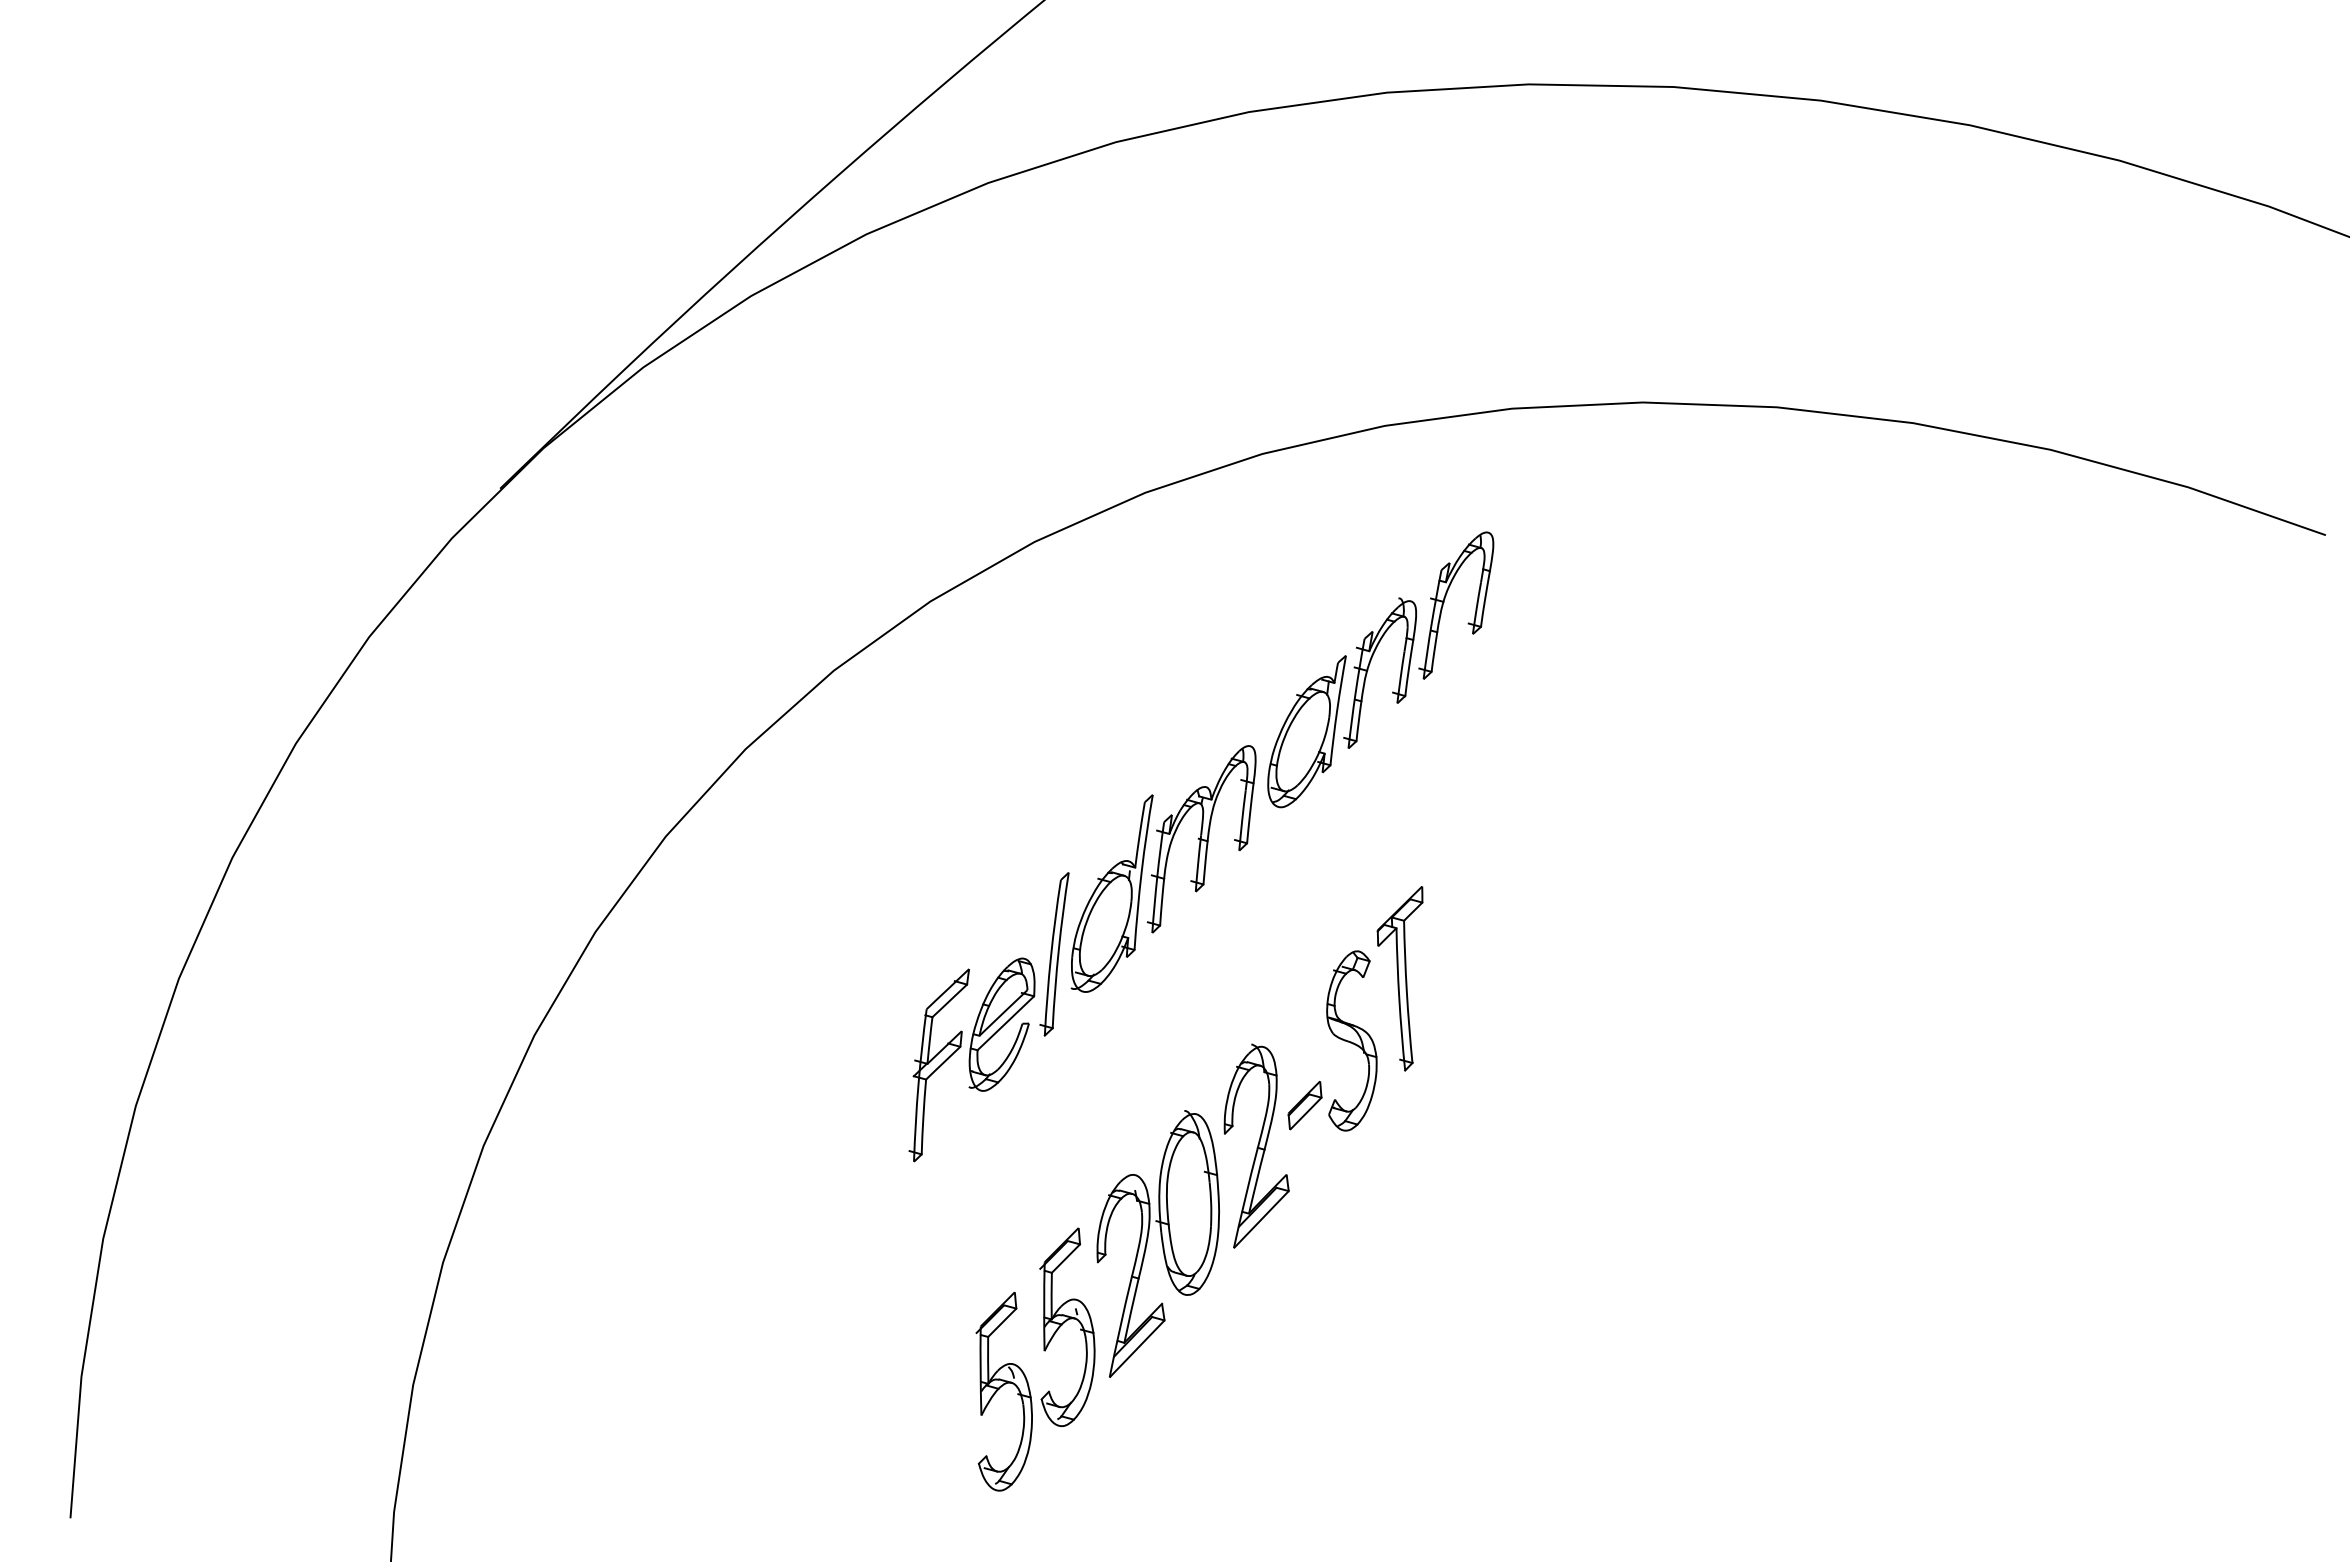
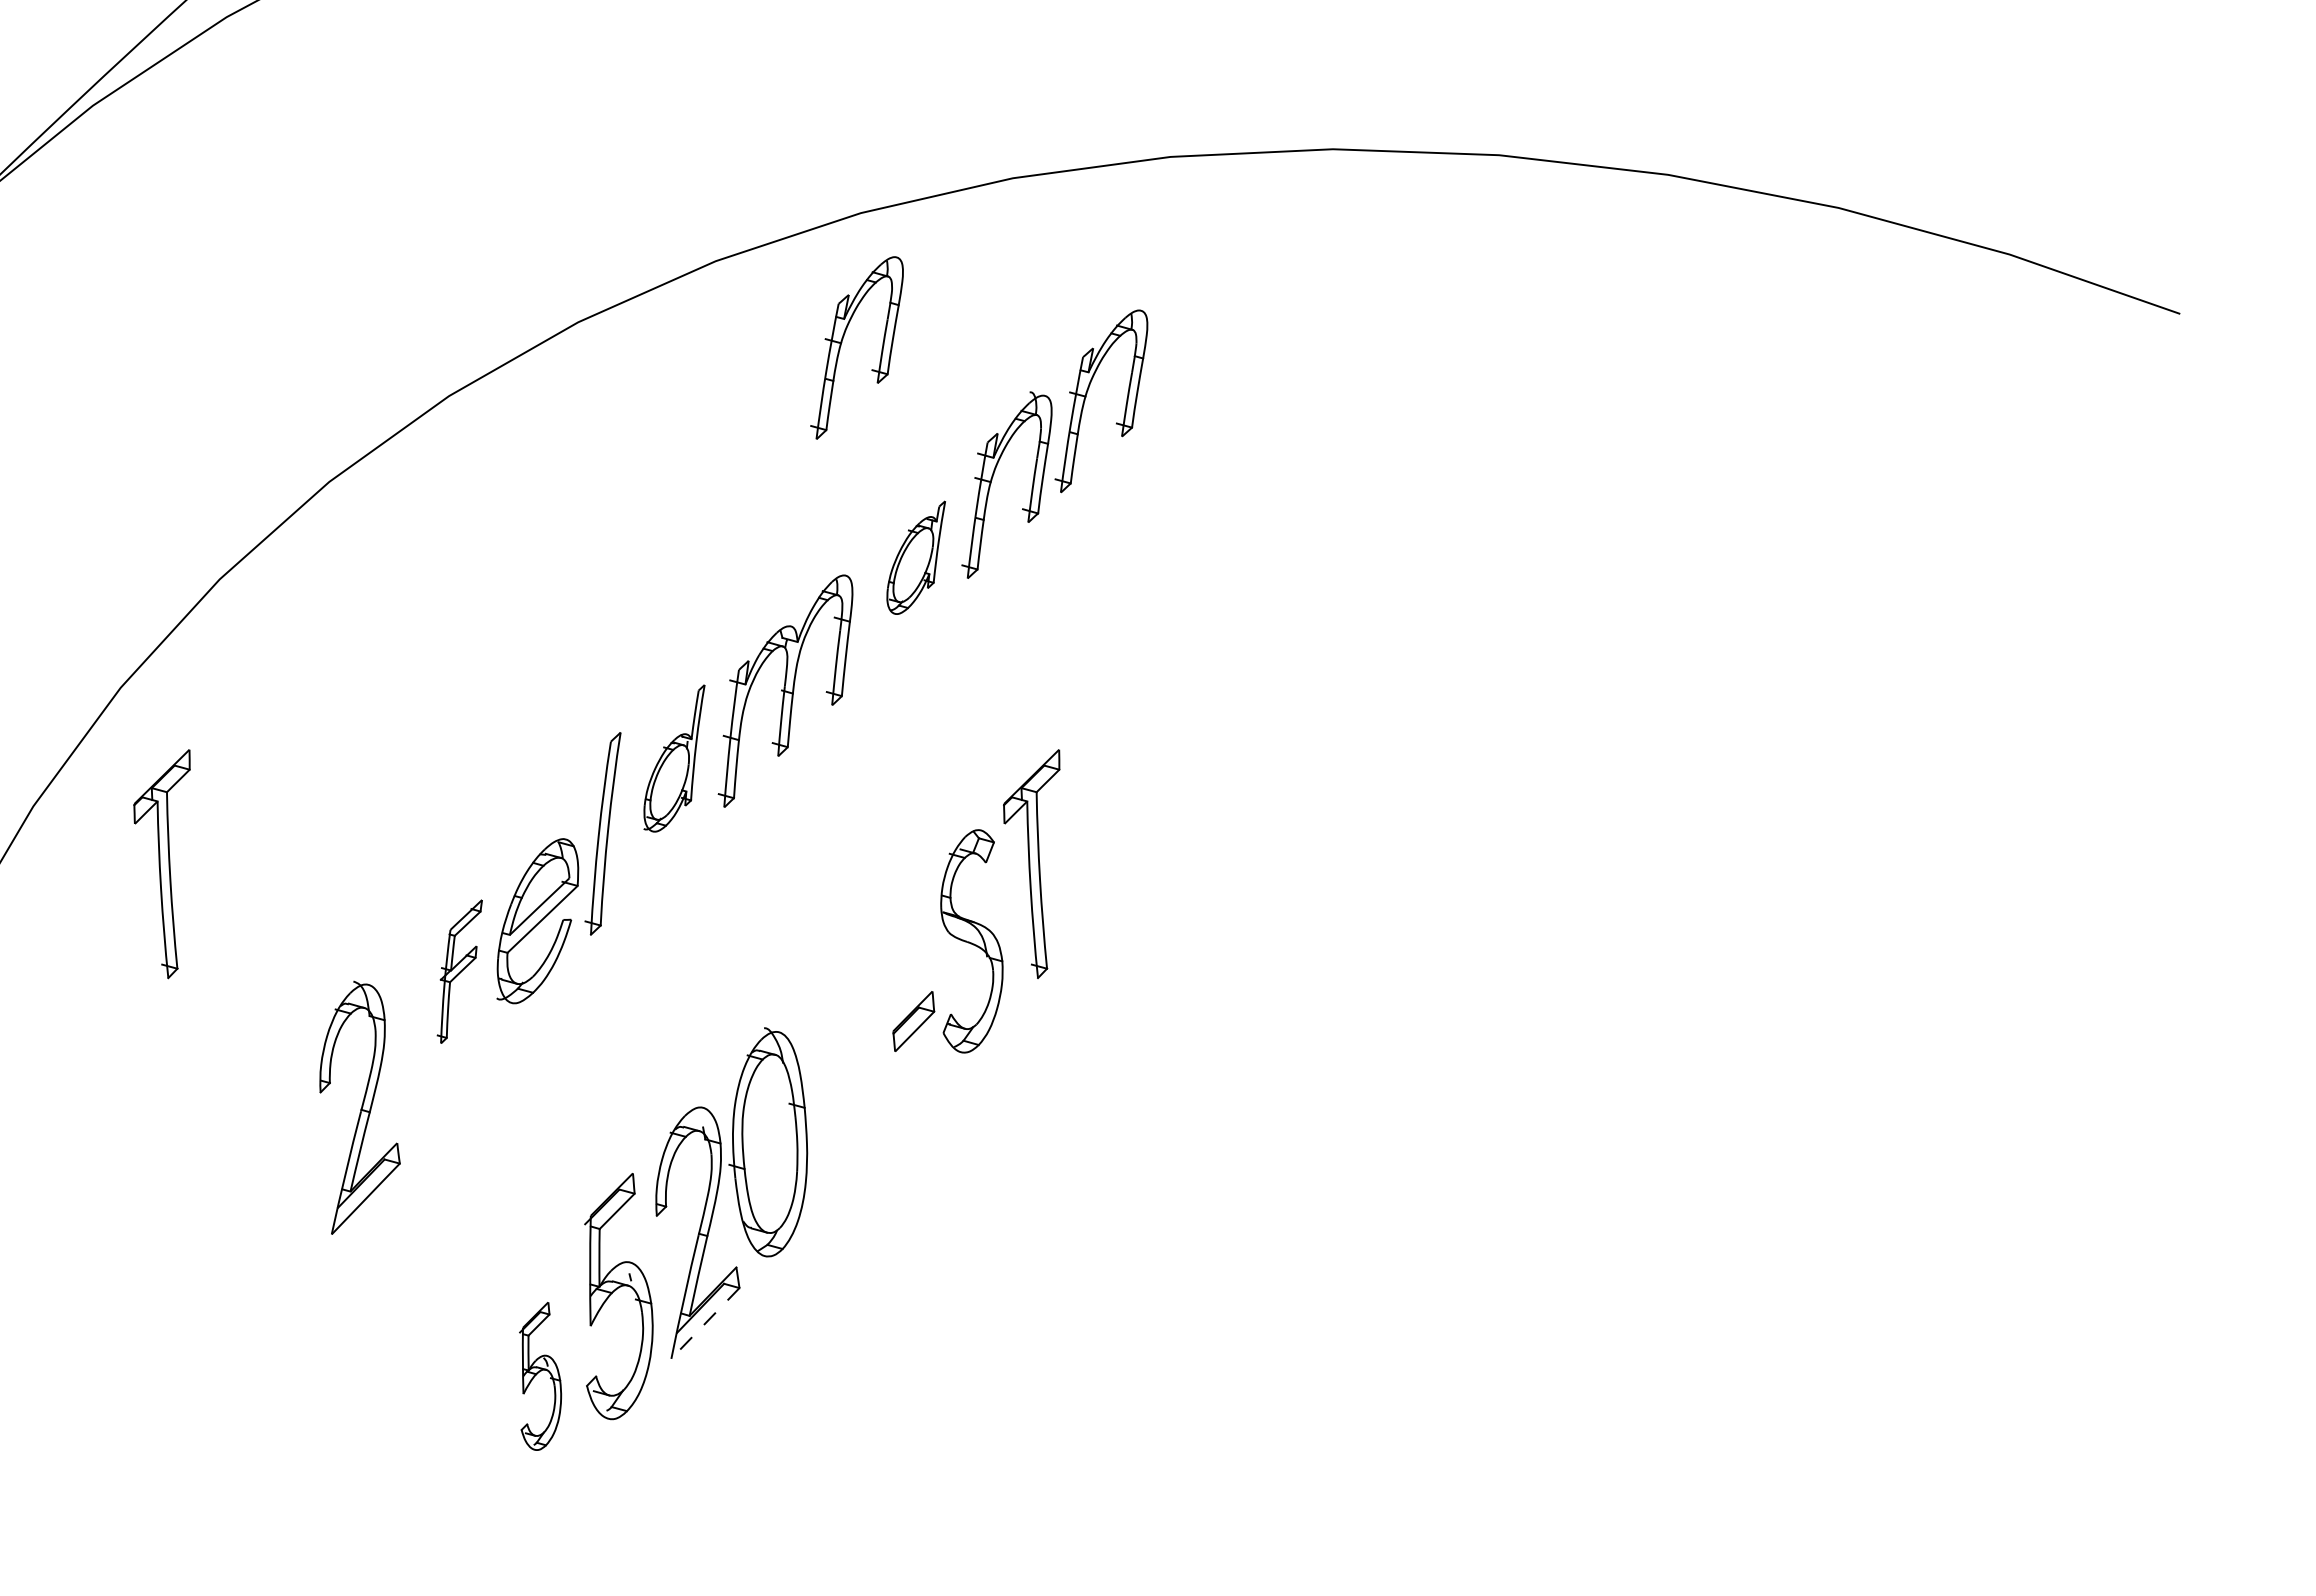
part: (1247, 559) -> (842, 344), added
part: (1306, 731) -> (915, 557), size x0.6
part: (1111, 893) -> (673, 758), size x0.6
part: (698, 978) -> (161, 863), added
part: (938, 1065) -> (459, 971), size x0.6
part: (1256, 1145) -> (359, 1107), moved
line: (1136, 1349) -> (704, 1324), solid -> dashed
part: (1003, 1391) -> (539, 1376), size x0.6

